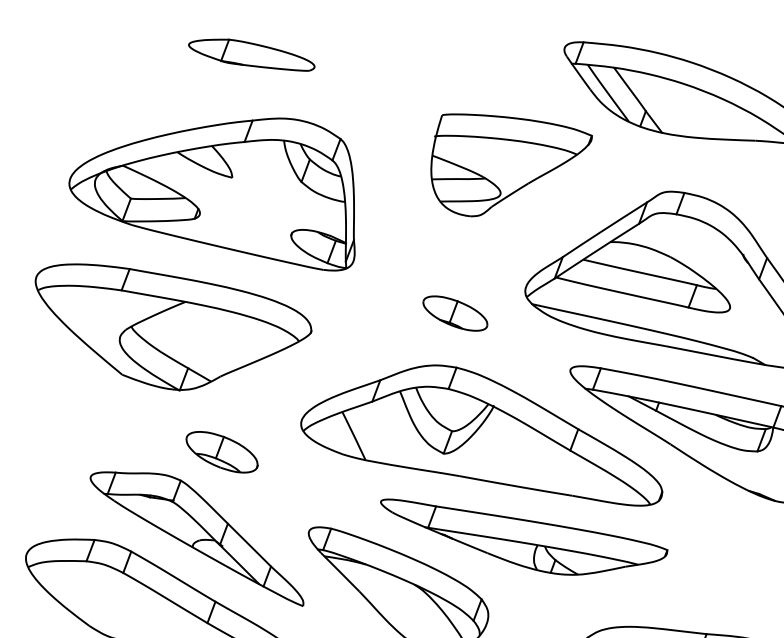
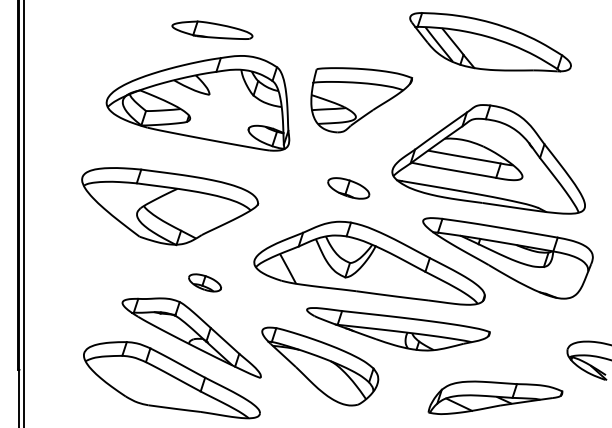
part: (510, 167) -> (361, 100), moved
part: (212, 190) -> (197, 103), moved
part: (221, 451) -> (204, 282), size x0.7

